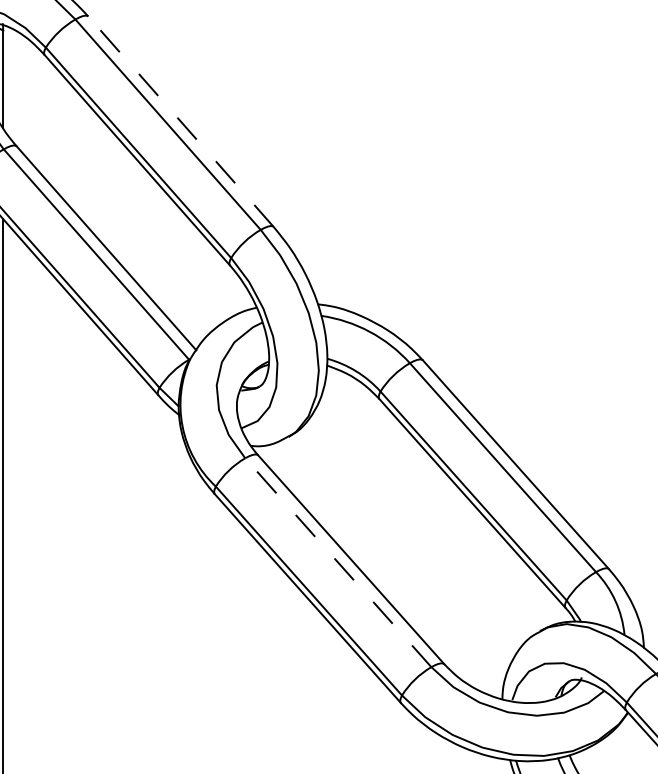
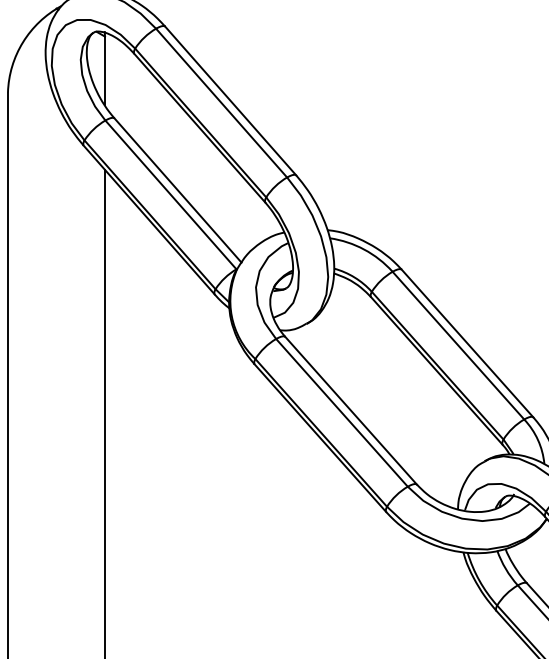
line: (180, 121) -> (230, 100), dashed -> solid
line: (337, 562) -> (341, 412), dashed -> solid

